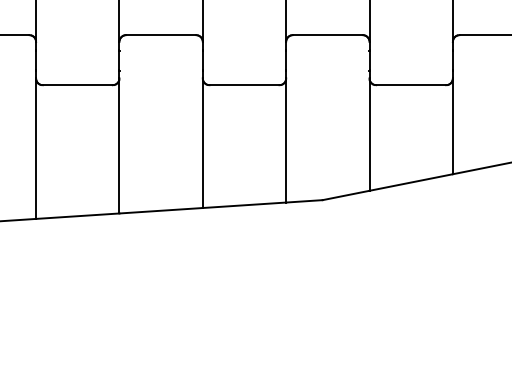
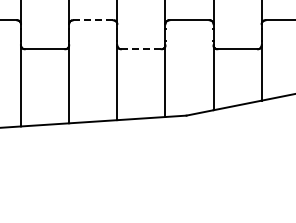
line: (161, 35) -> (93, 20), solid -> dashed
line: (244, 85) -> (141, 49), solid -> dashed

